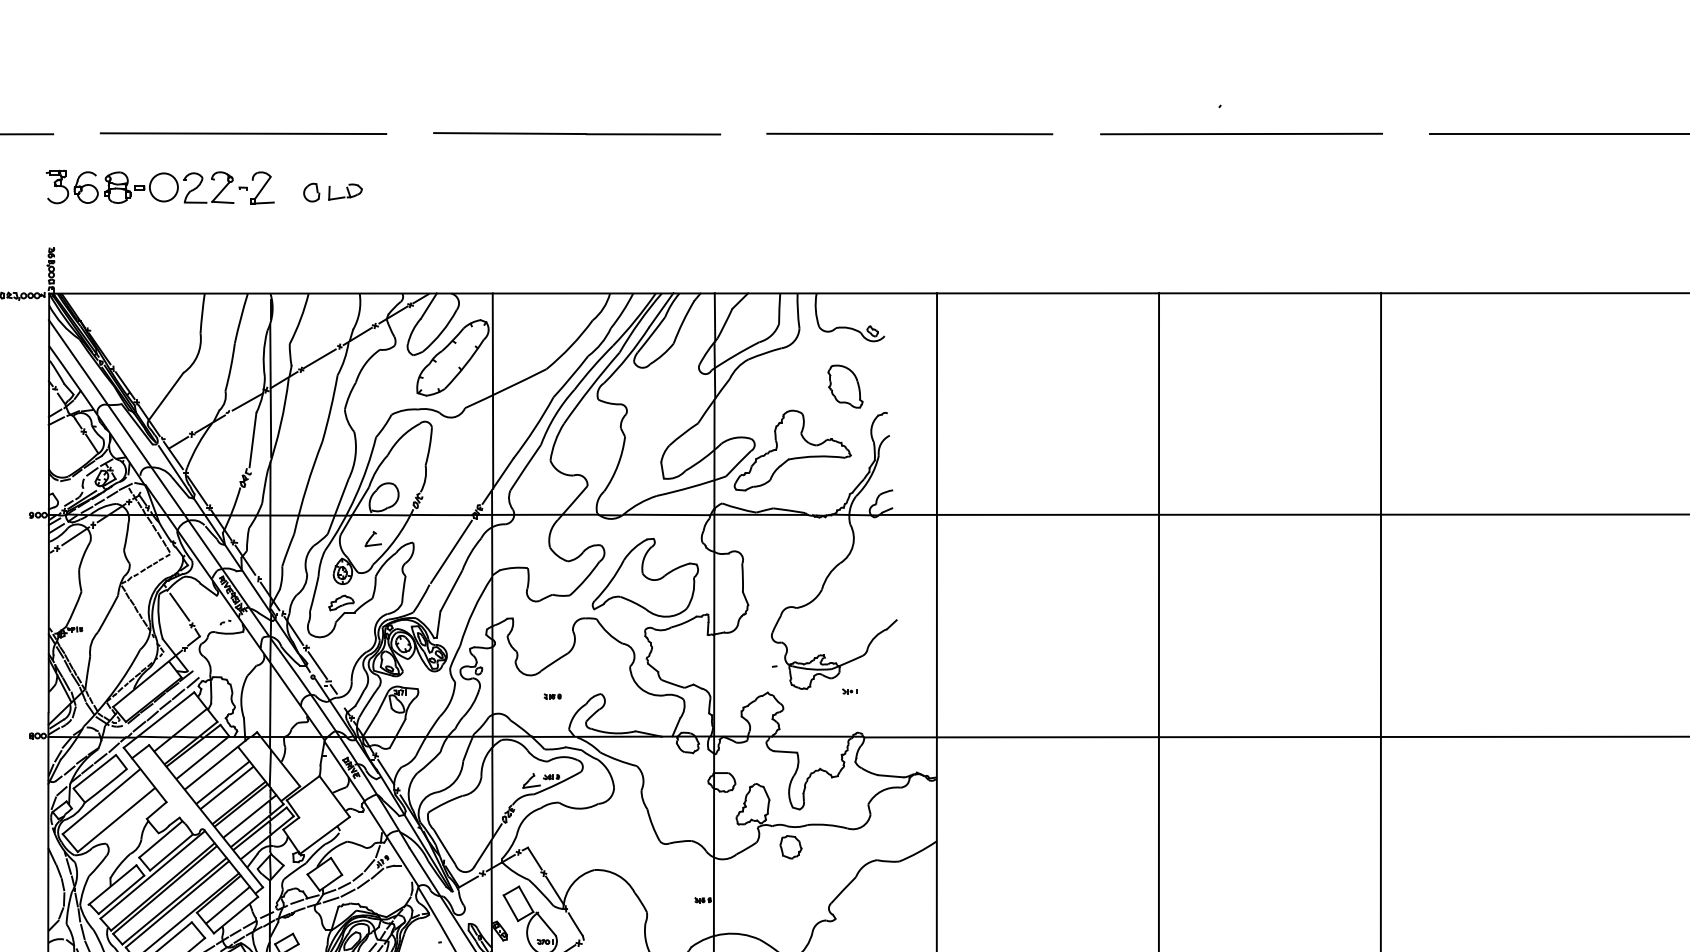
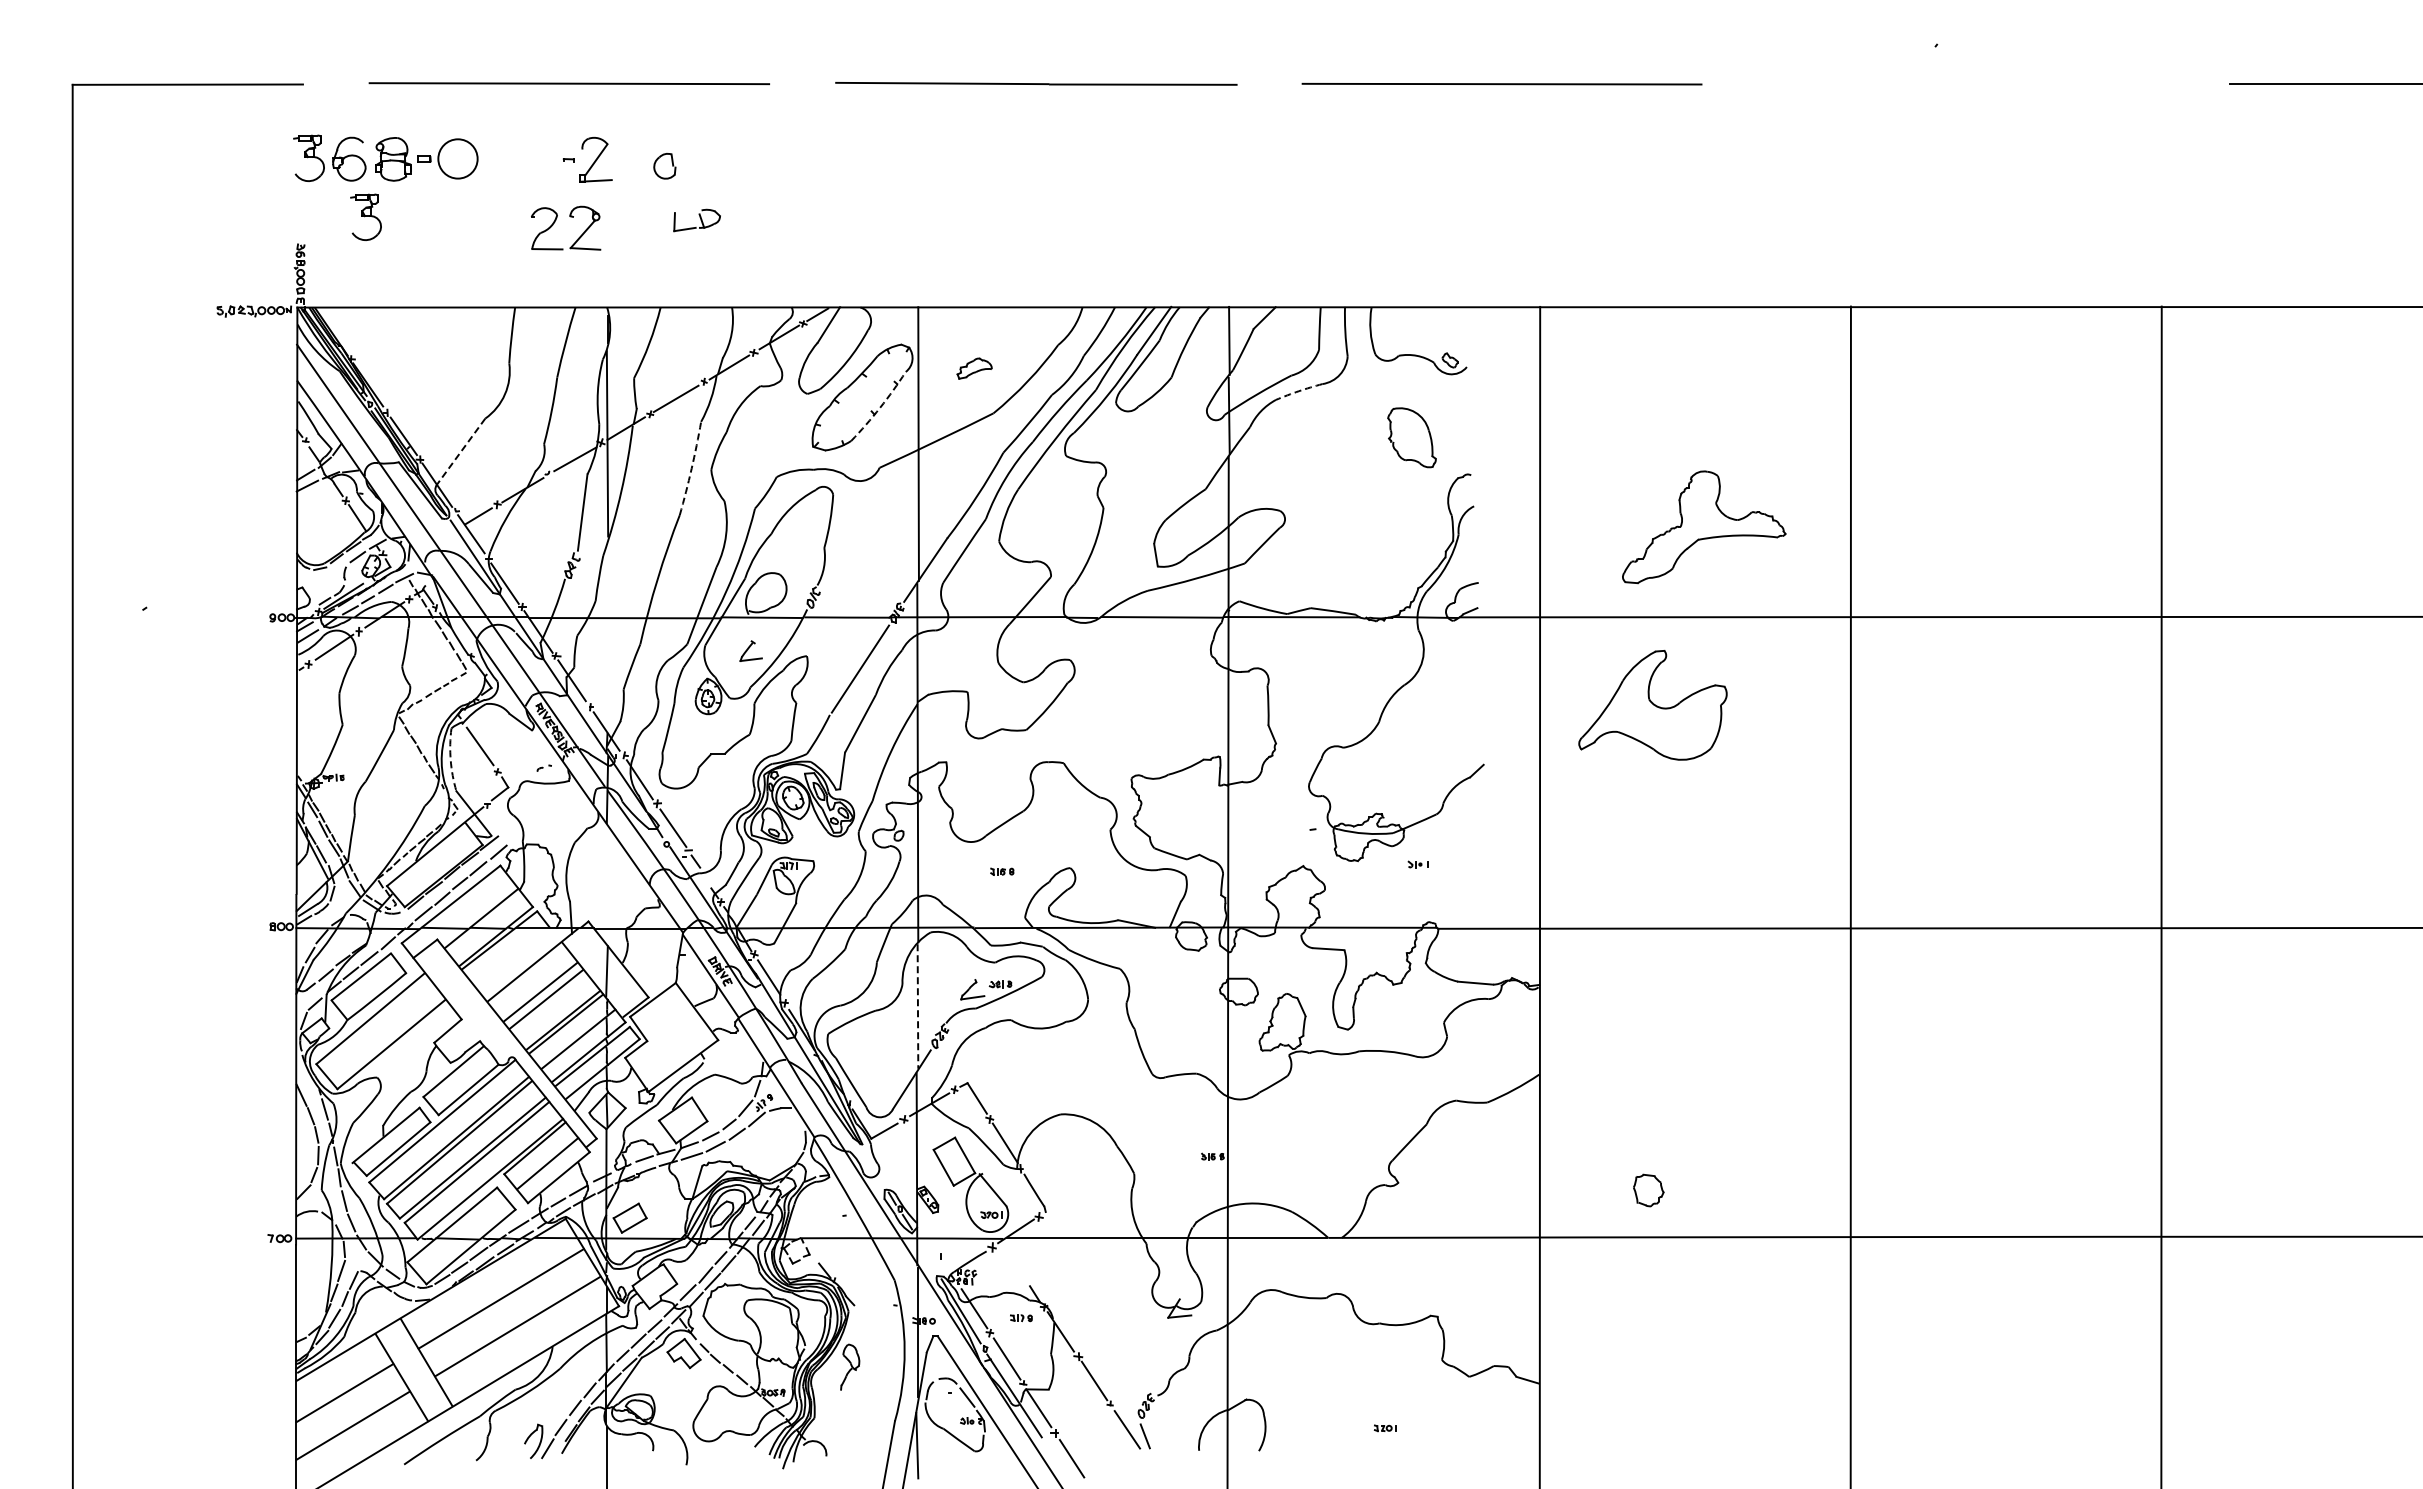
line: (1240, 133) -> (1965, 83), removed
part: (212, 179) -> (570, 217), moved
part: (345, 192) -> (696, 220), moved
part: (97, 228) -> (365, 216), added
arc: (764, 353) -> (1298, 391), solid -> dashed
arc: (465, 365) -> (880, 407), solid -> dashed
line: (166, 396) -> (461, 451), solid -> dashed
arc: (330, 408) -> (691, 468), solid -> dashed
part: (792, 450) -> (1704, 527), moved
line: (270, 528) -> (606, 636), removed
part: (645, 577) -> (1652, 705), moved
part: (341, 602) -> (974, 368), moved
arc: (158, 617) -> (450, 760), solid -> dashed
line: (270, 705) -> (606, 883), removed
line: (202, 757) -> (511, 957), removed
line: (492, 792) -> (917, 1006), solid -> dashed
part: (790, 847) -> (1648, 1190), moved

